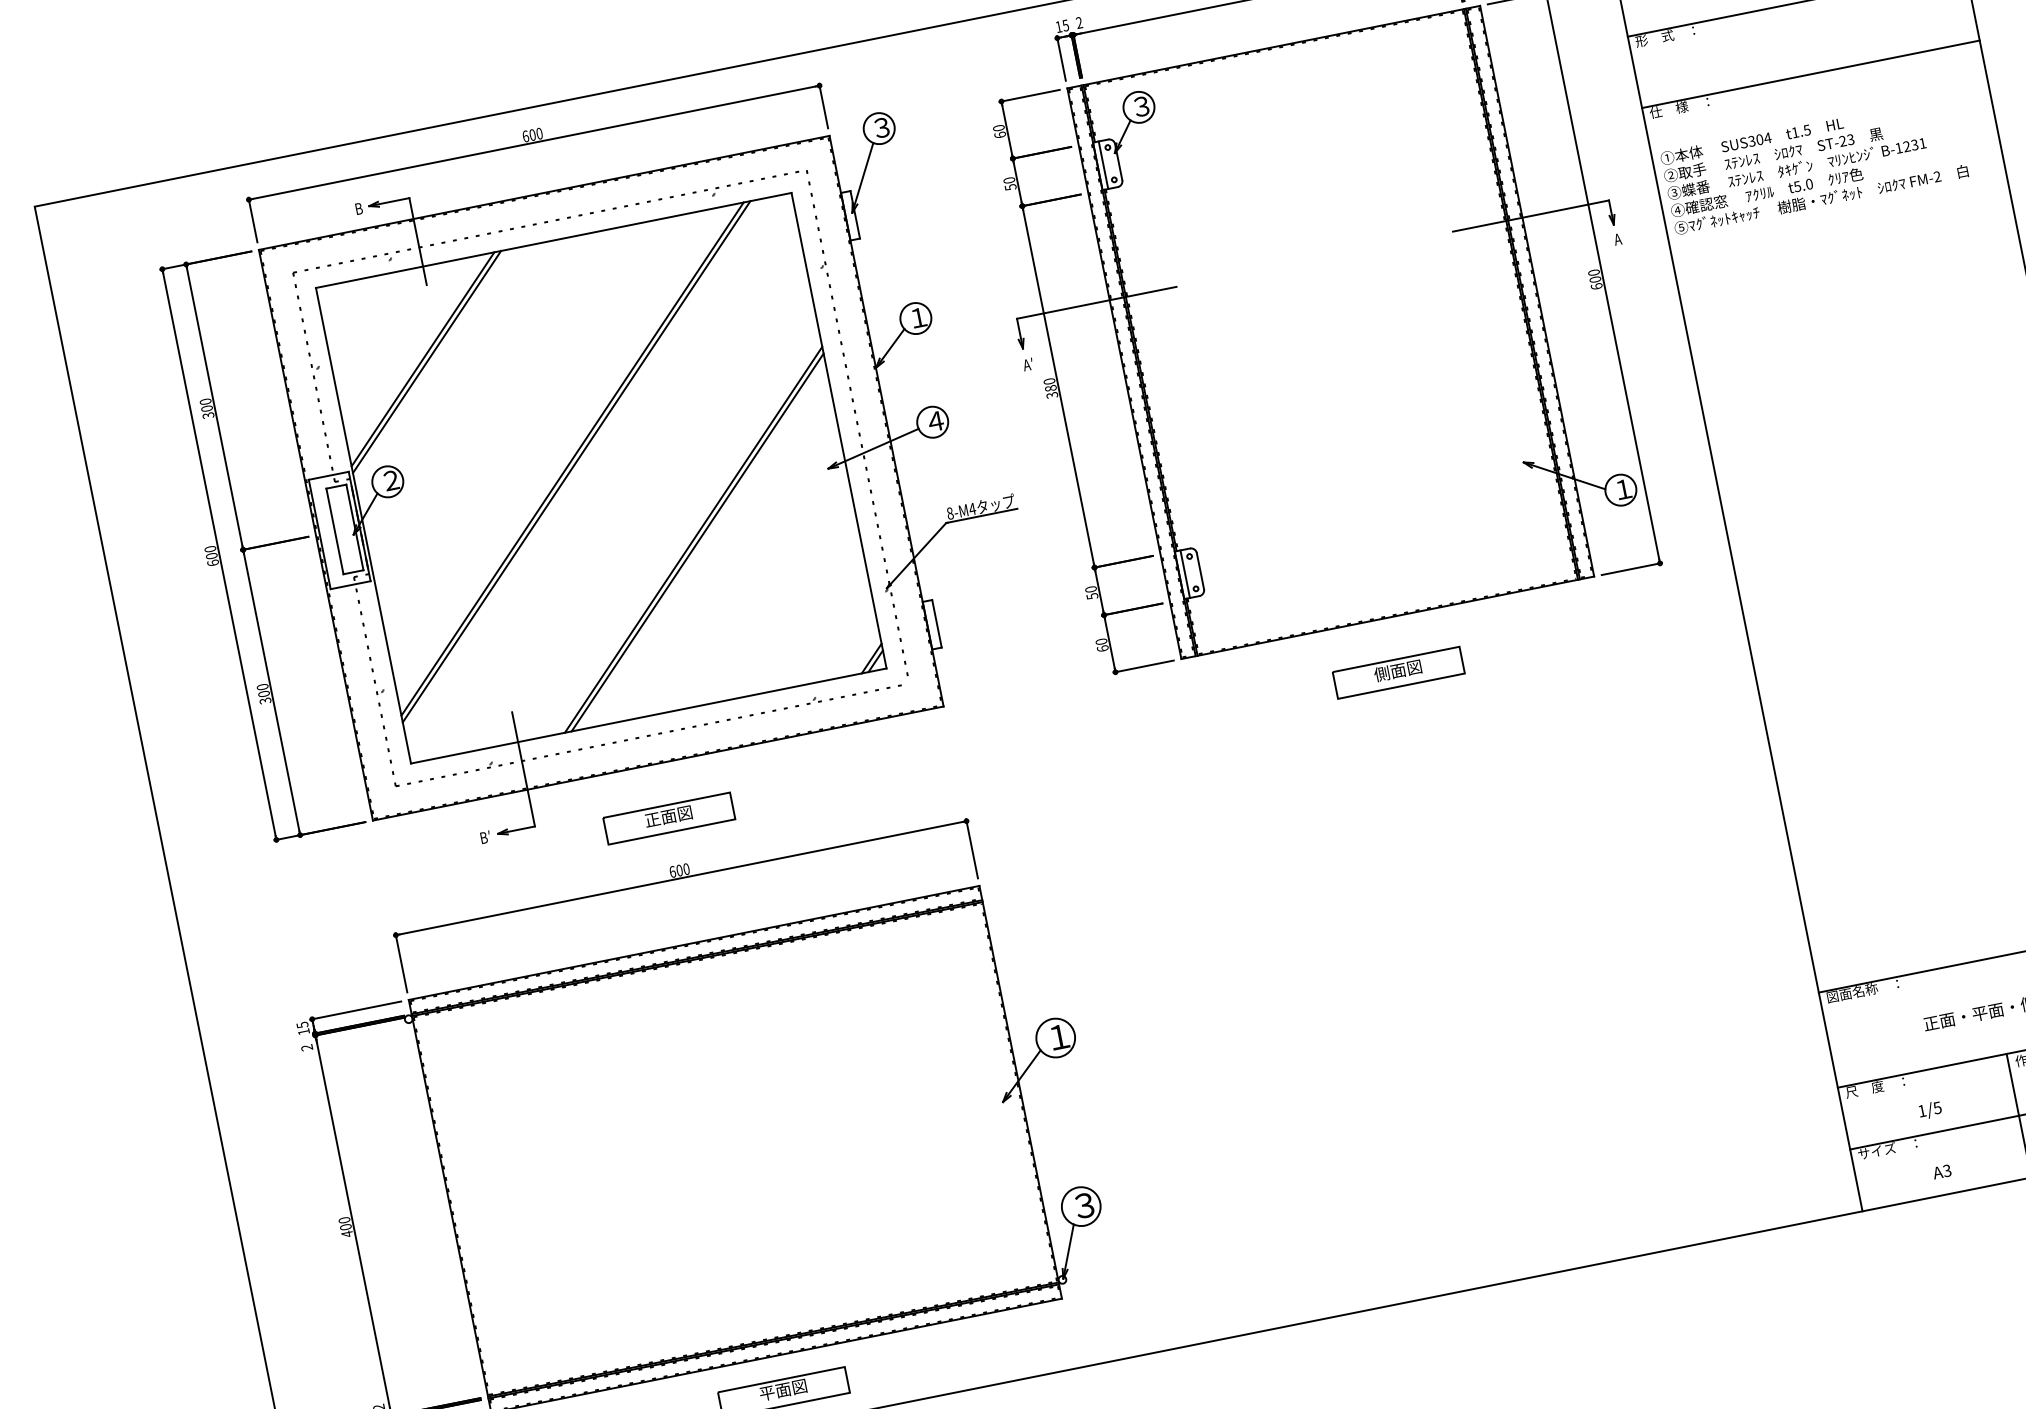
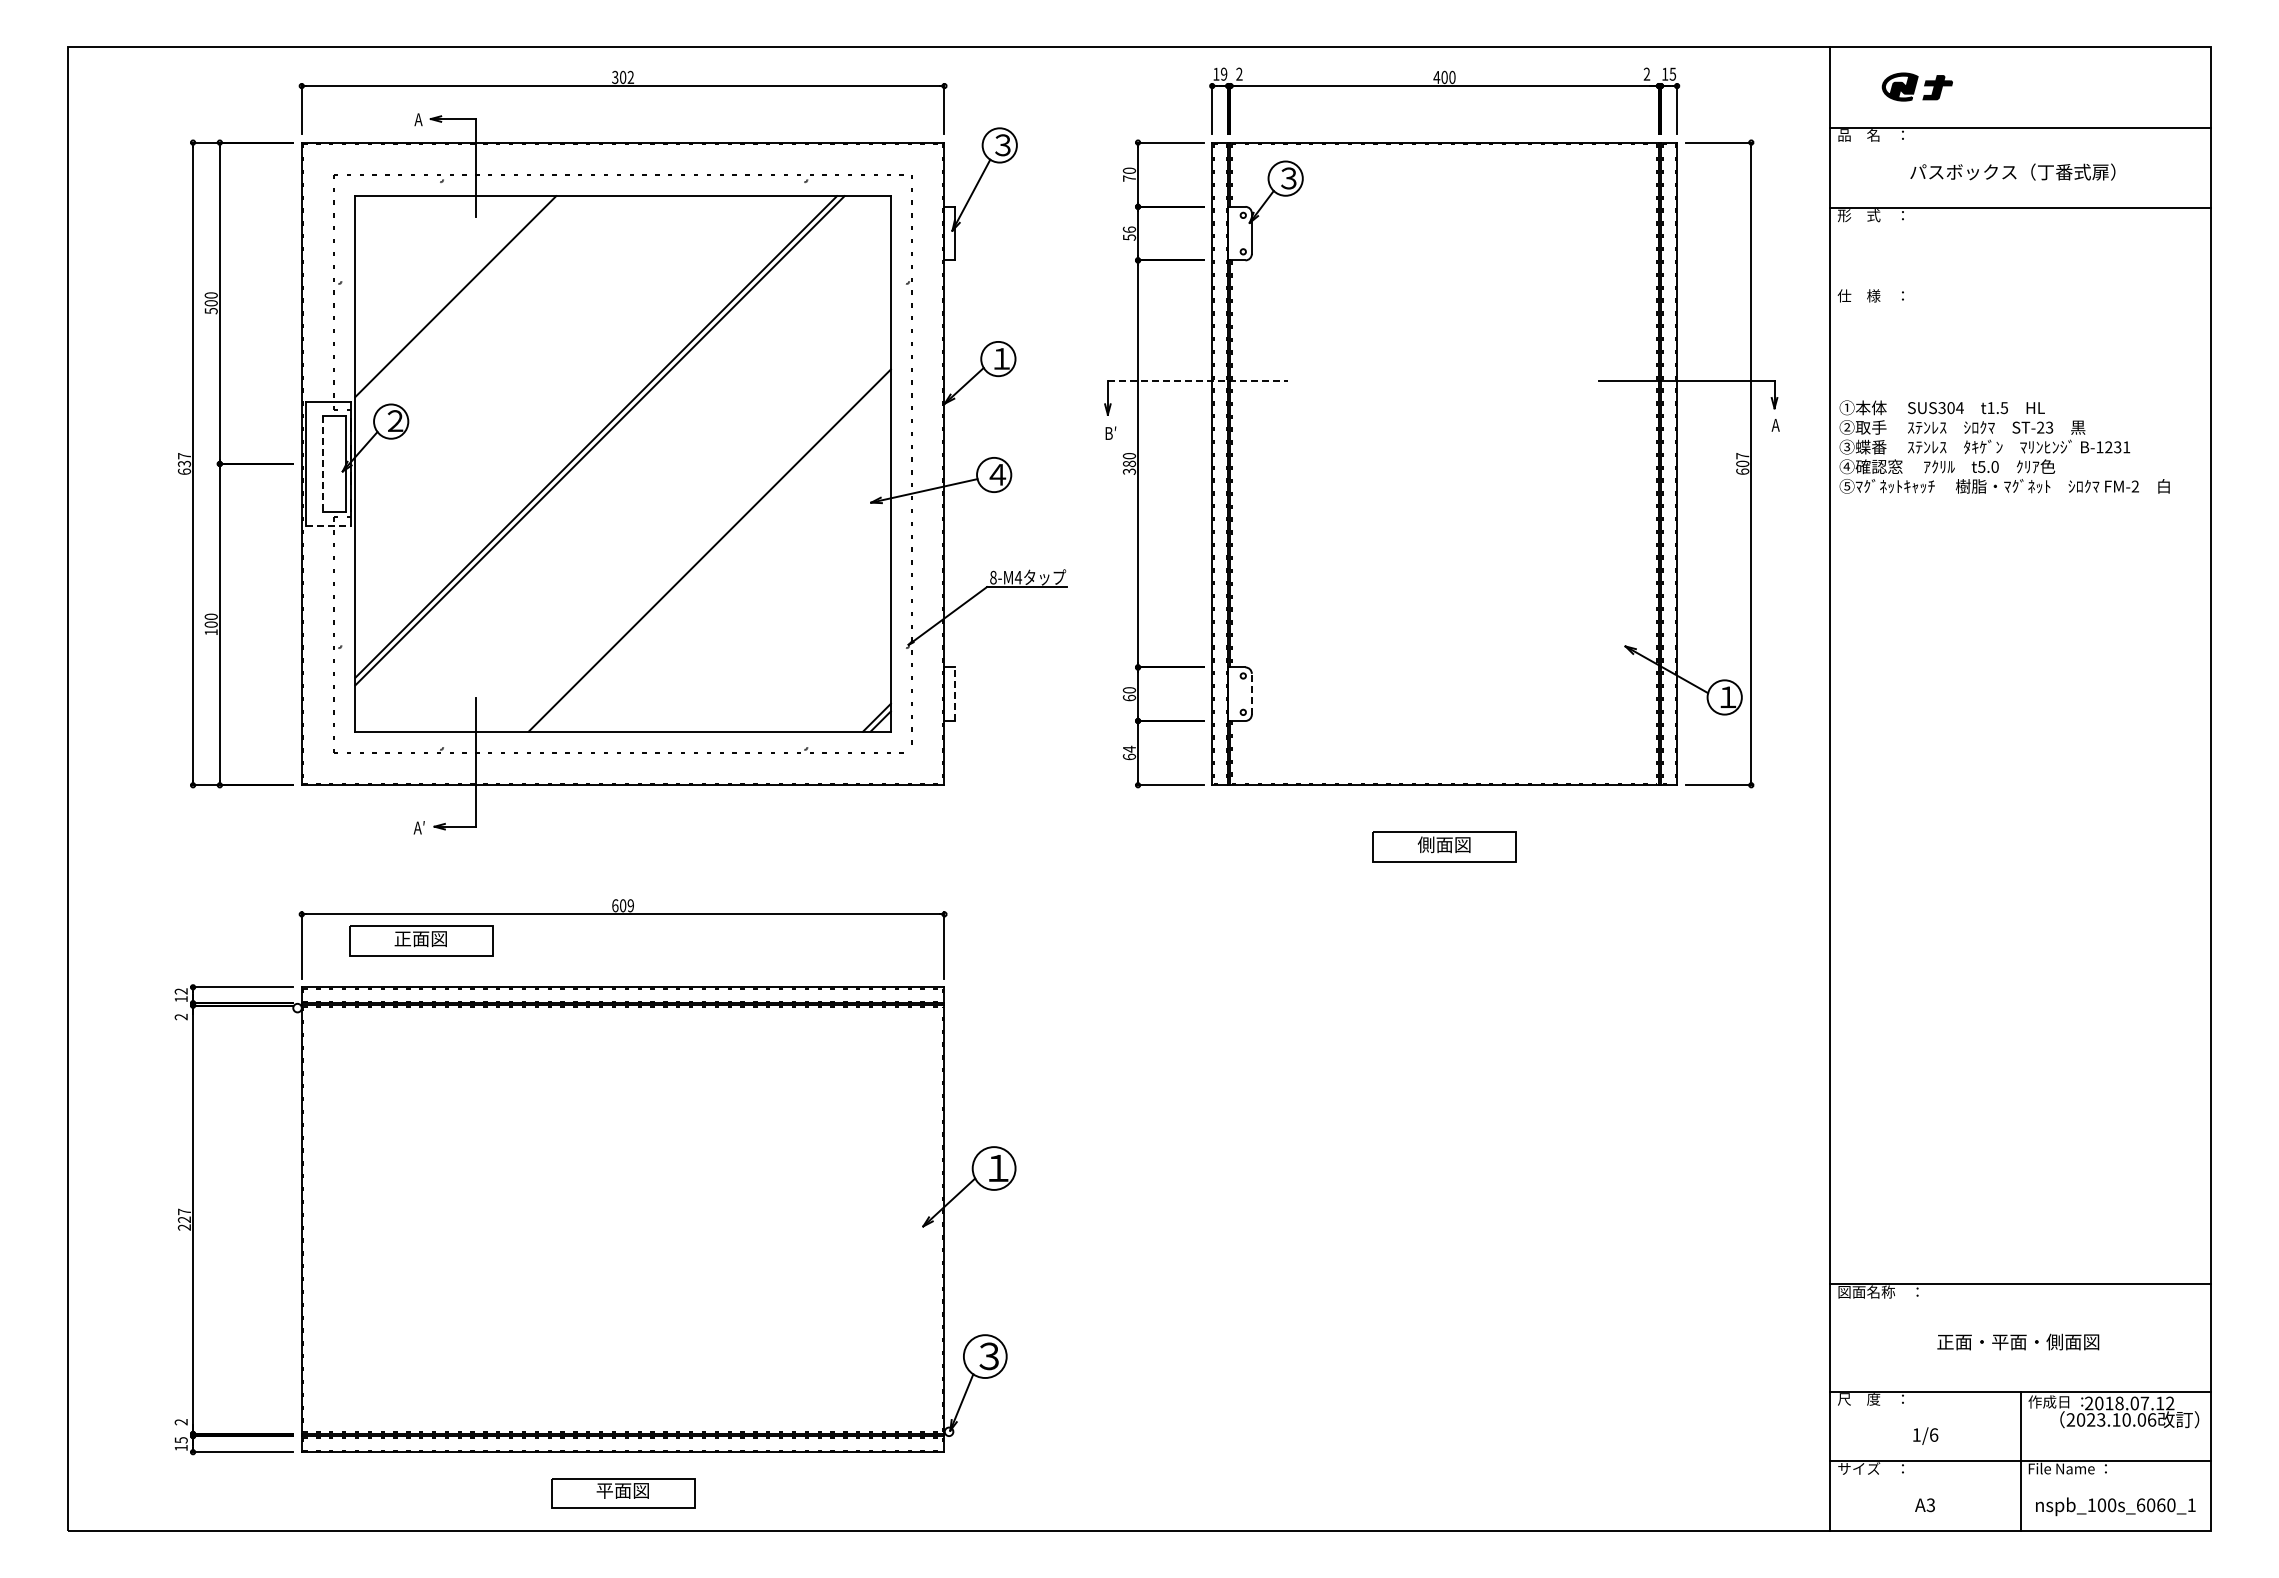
text: (1065, 25) -> (1223, 73), 15 -> 19
line: (1810, 74) -> (2020, 288), removed
text: (532, 134) -> (623, 76), 600 -> 302
text: (1000, 134) -> (1129, 178), 60 -> 70
text: (1814, 164) -> (2004, 446), moved
line: (1103, 165) -> (1234, 233), removed
text: (1009, 180) -> (1129, 229), 50 -> 56
text: (358, 208) -> (418, 119), B -> A
text: (1593, 273) -> (1742, 456), 600 -> 607
line: (1096, 303) -> (1197, 381), solid -> dashed
line: (426, 362) -> (459, 300), removed
text: (1028, 363) -> (1110, 432), A′ -> B′
text: (207, 415) -> (210, 310), 300 -> 500
line: (335, 531) -> (323, 464), solid -> dashed
line: (697, 542) -> (713, 554), removed
text: (211, 553) -> (184, 460), 600 -> 637
line: (1199, 570) -> (1251, 693), solid -> dashed
line: (1184, 573) -> (1234, 693), removed
line: (351, 585) -> (329, 525), solid -> dashed
text: (1091, 595) -> (1128, 697), 50 -> 60
line: (937, 624) -> (955, 694), solid -> dashed
text: (1101, 641) -> (1129, 748), 60 -> 64
text: (264, 701) -> (210, 632), 300 -> 100
part: (669, 817) -> (421, 940), moved
text: (484, 837) -> (419, 827), B′ -> A′
text: (686, 869) -> (630, 905), 600 -> 609
text: (301, 1025) -> (180, 991), 15 -> 12
text: (1937, 1107) -> (1933, 1434), 1/5 -> 1/6
text: (345, 1226) -> (184, 1219), 400 -> 227

